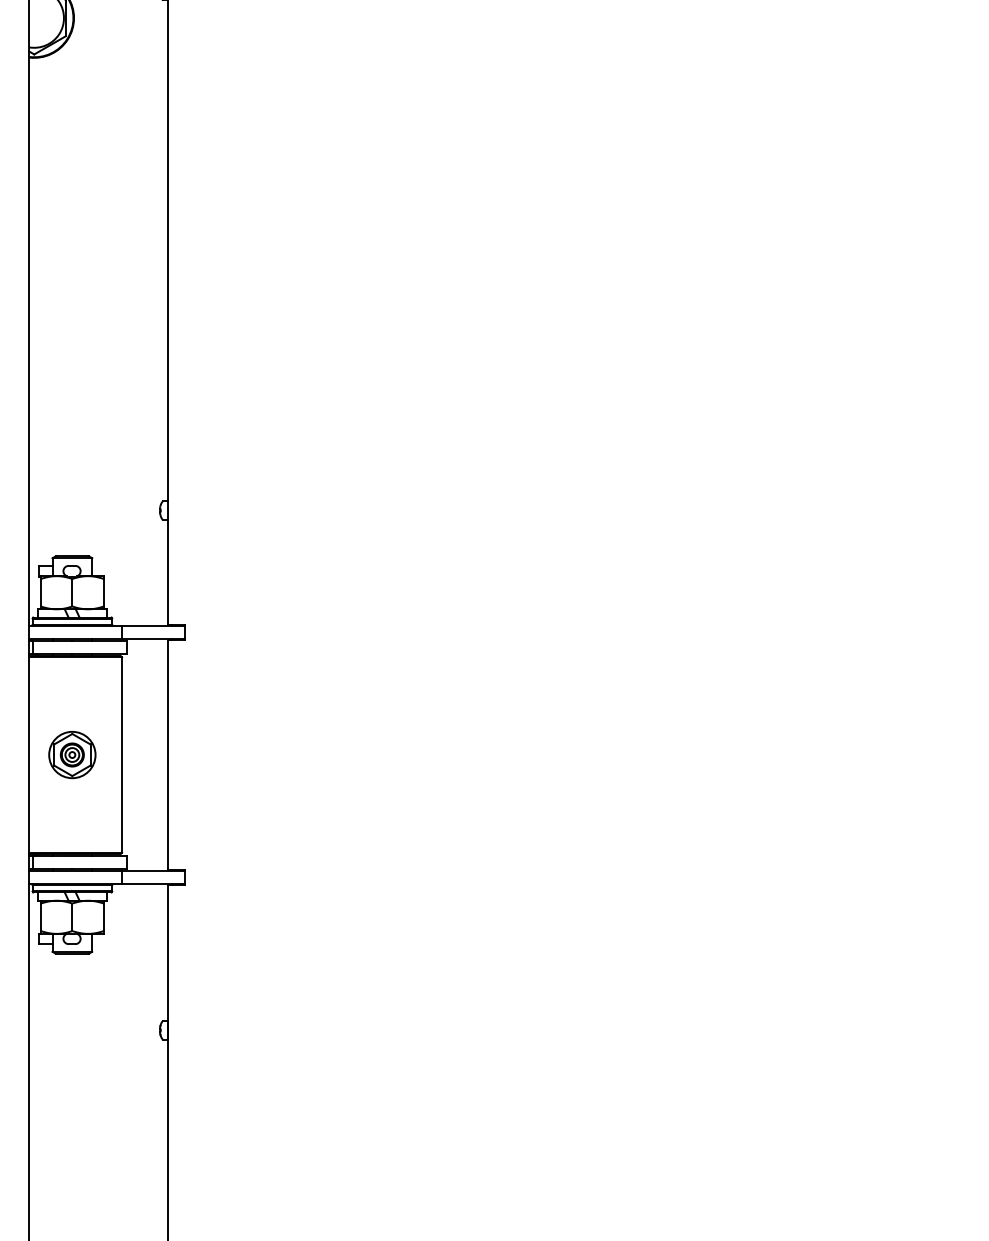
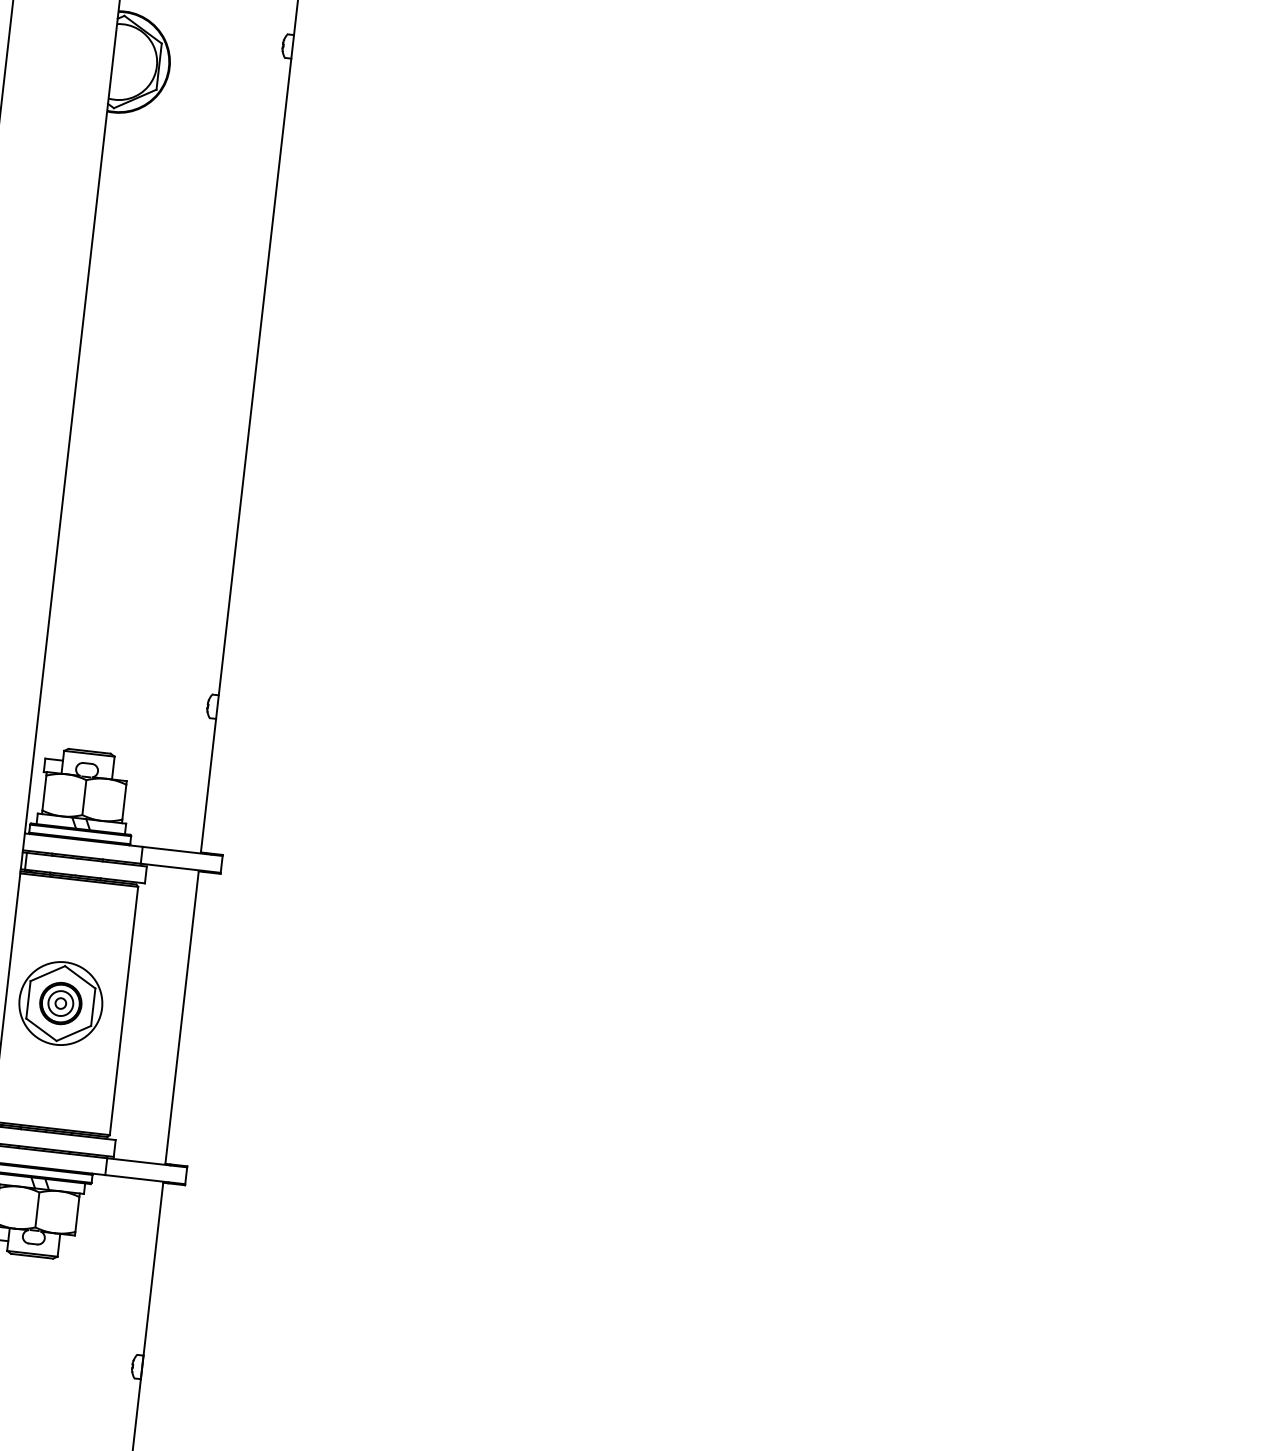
part: (72, 755) -> (60, 1004), size x1.4

